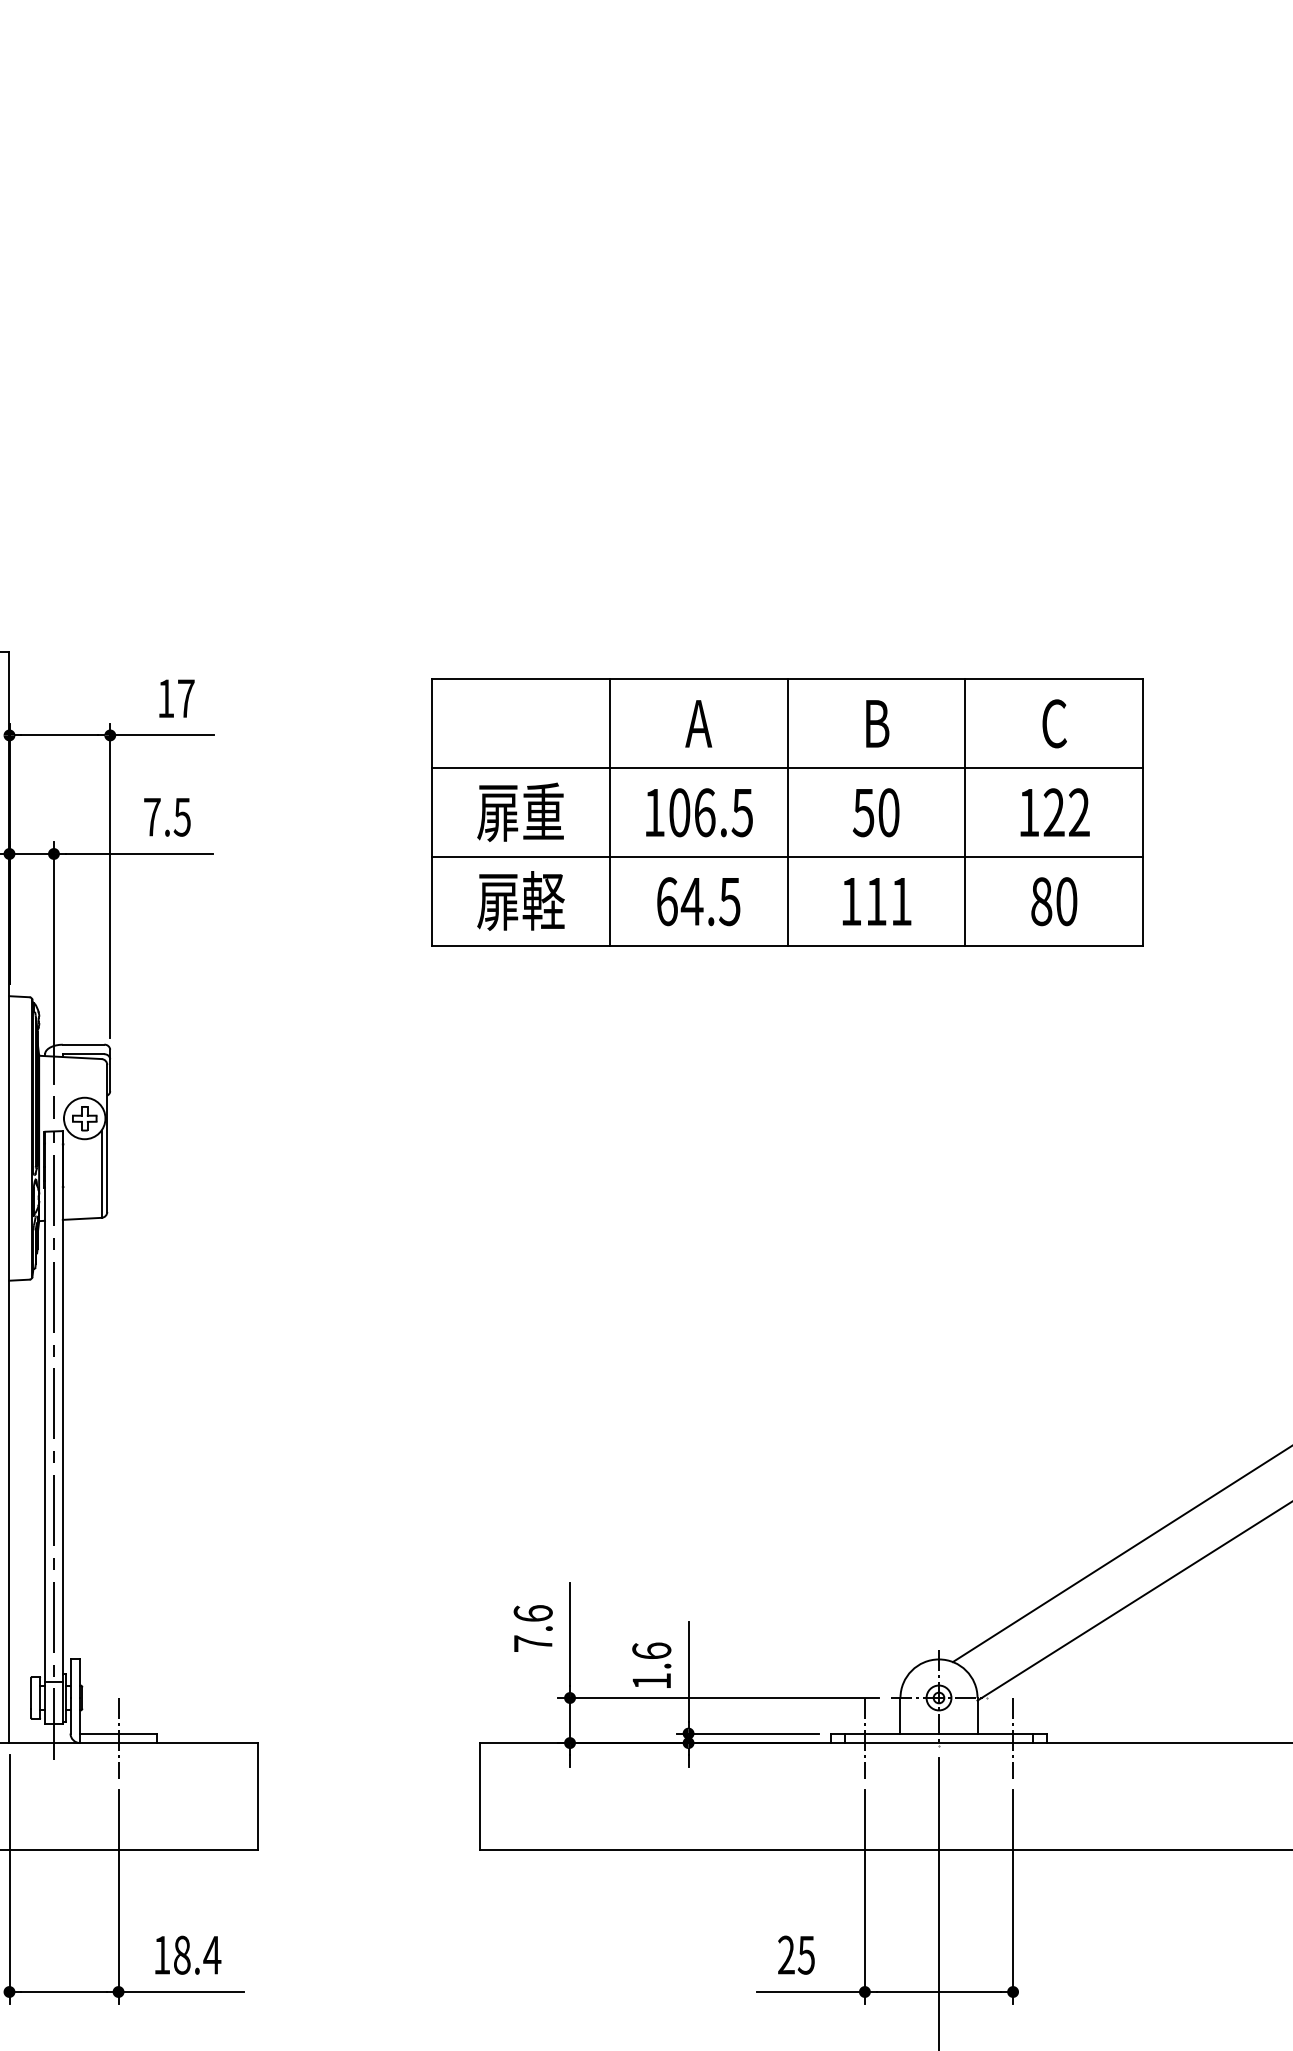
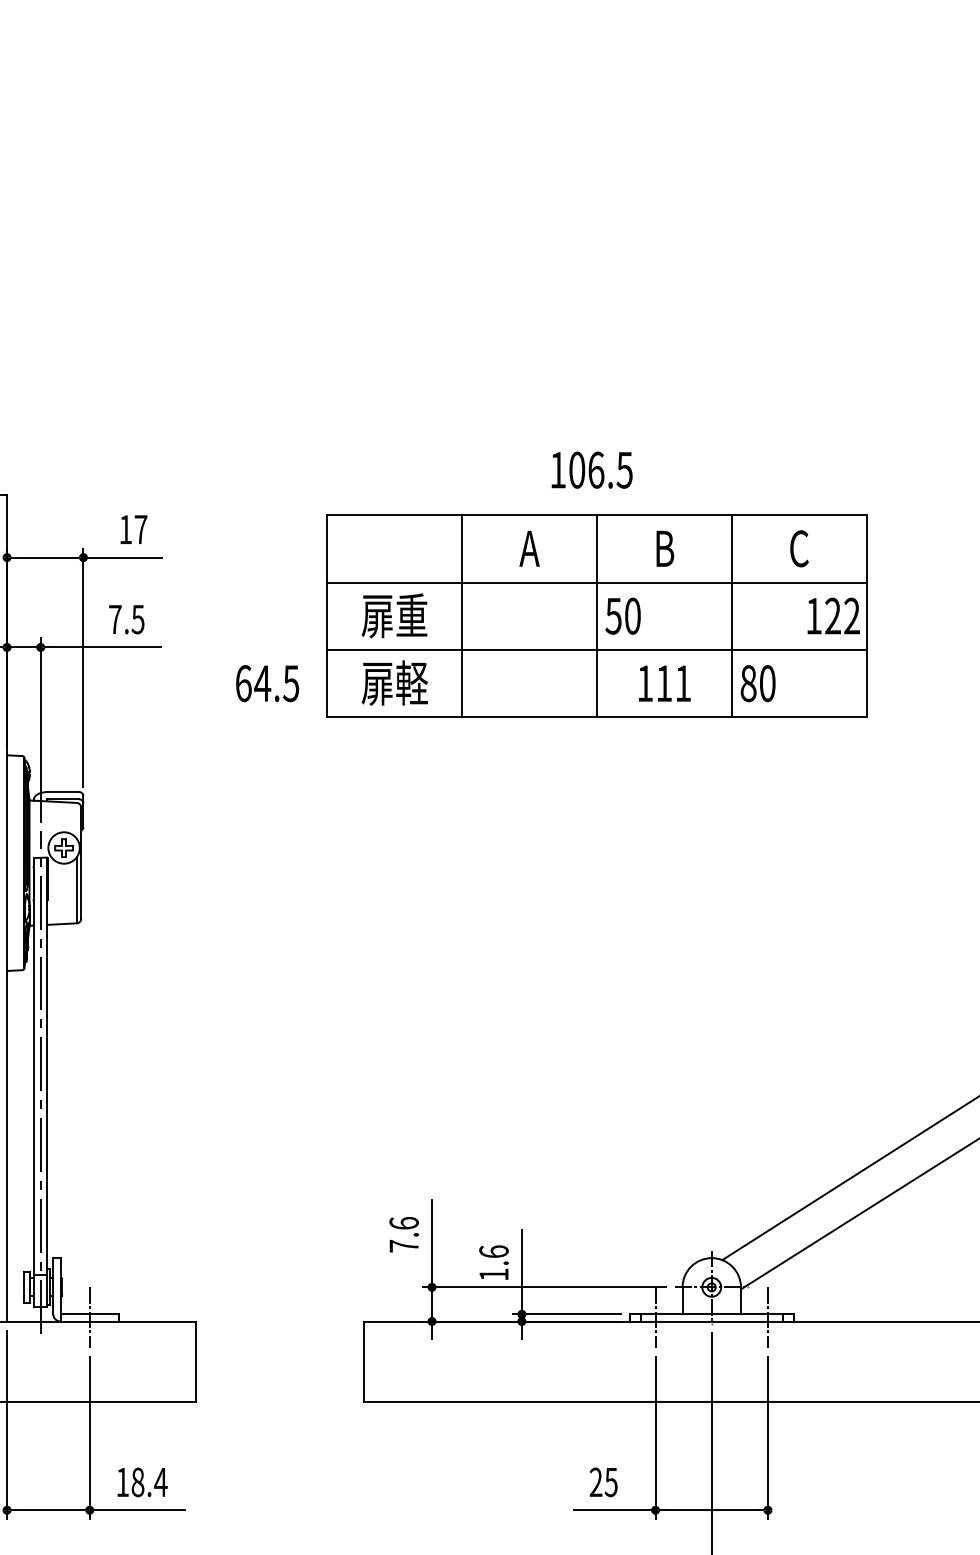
text: (698, 811) -> (591, 469), moved
text: (875, 811) -> (622, 615), moved
text: (1054, 811) -> (833, 615), moved
text: (698, 901) -> (267, 683), moved
text: (1053, 901) -> (757, 683), moved

